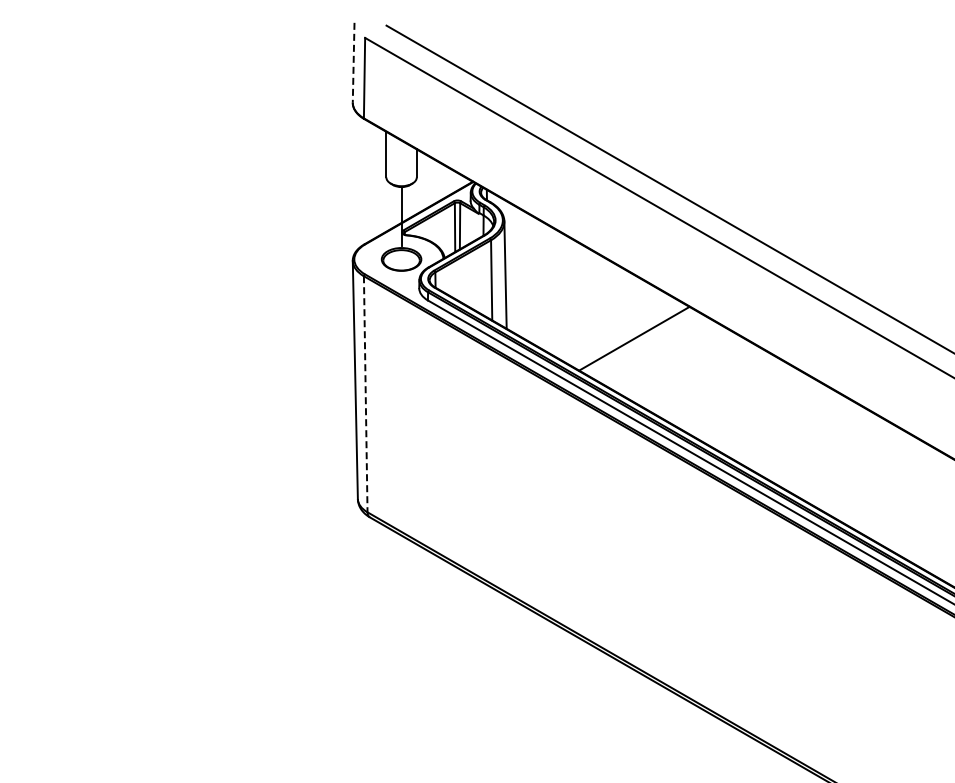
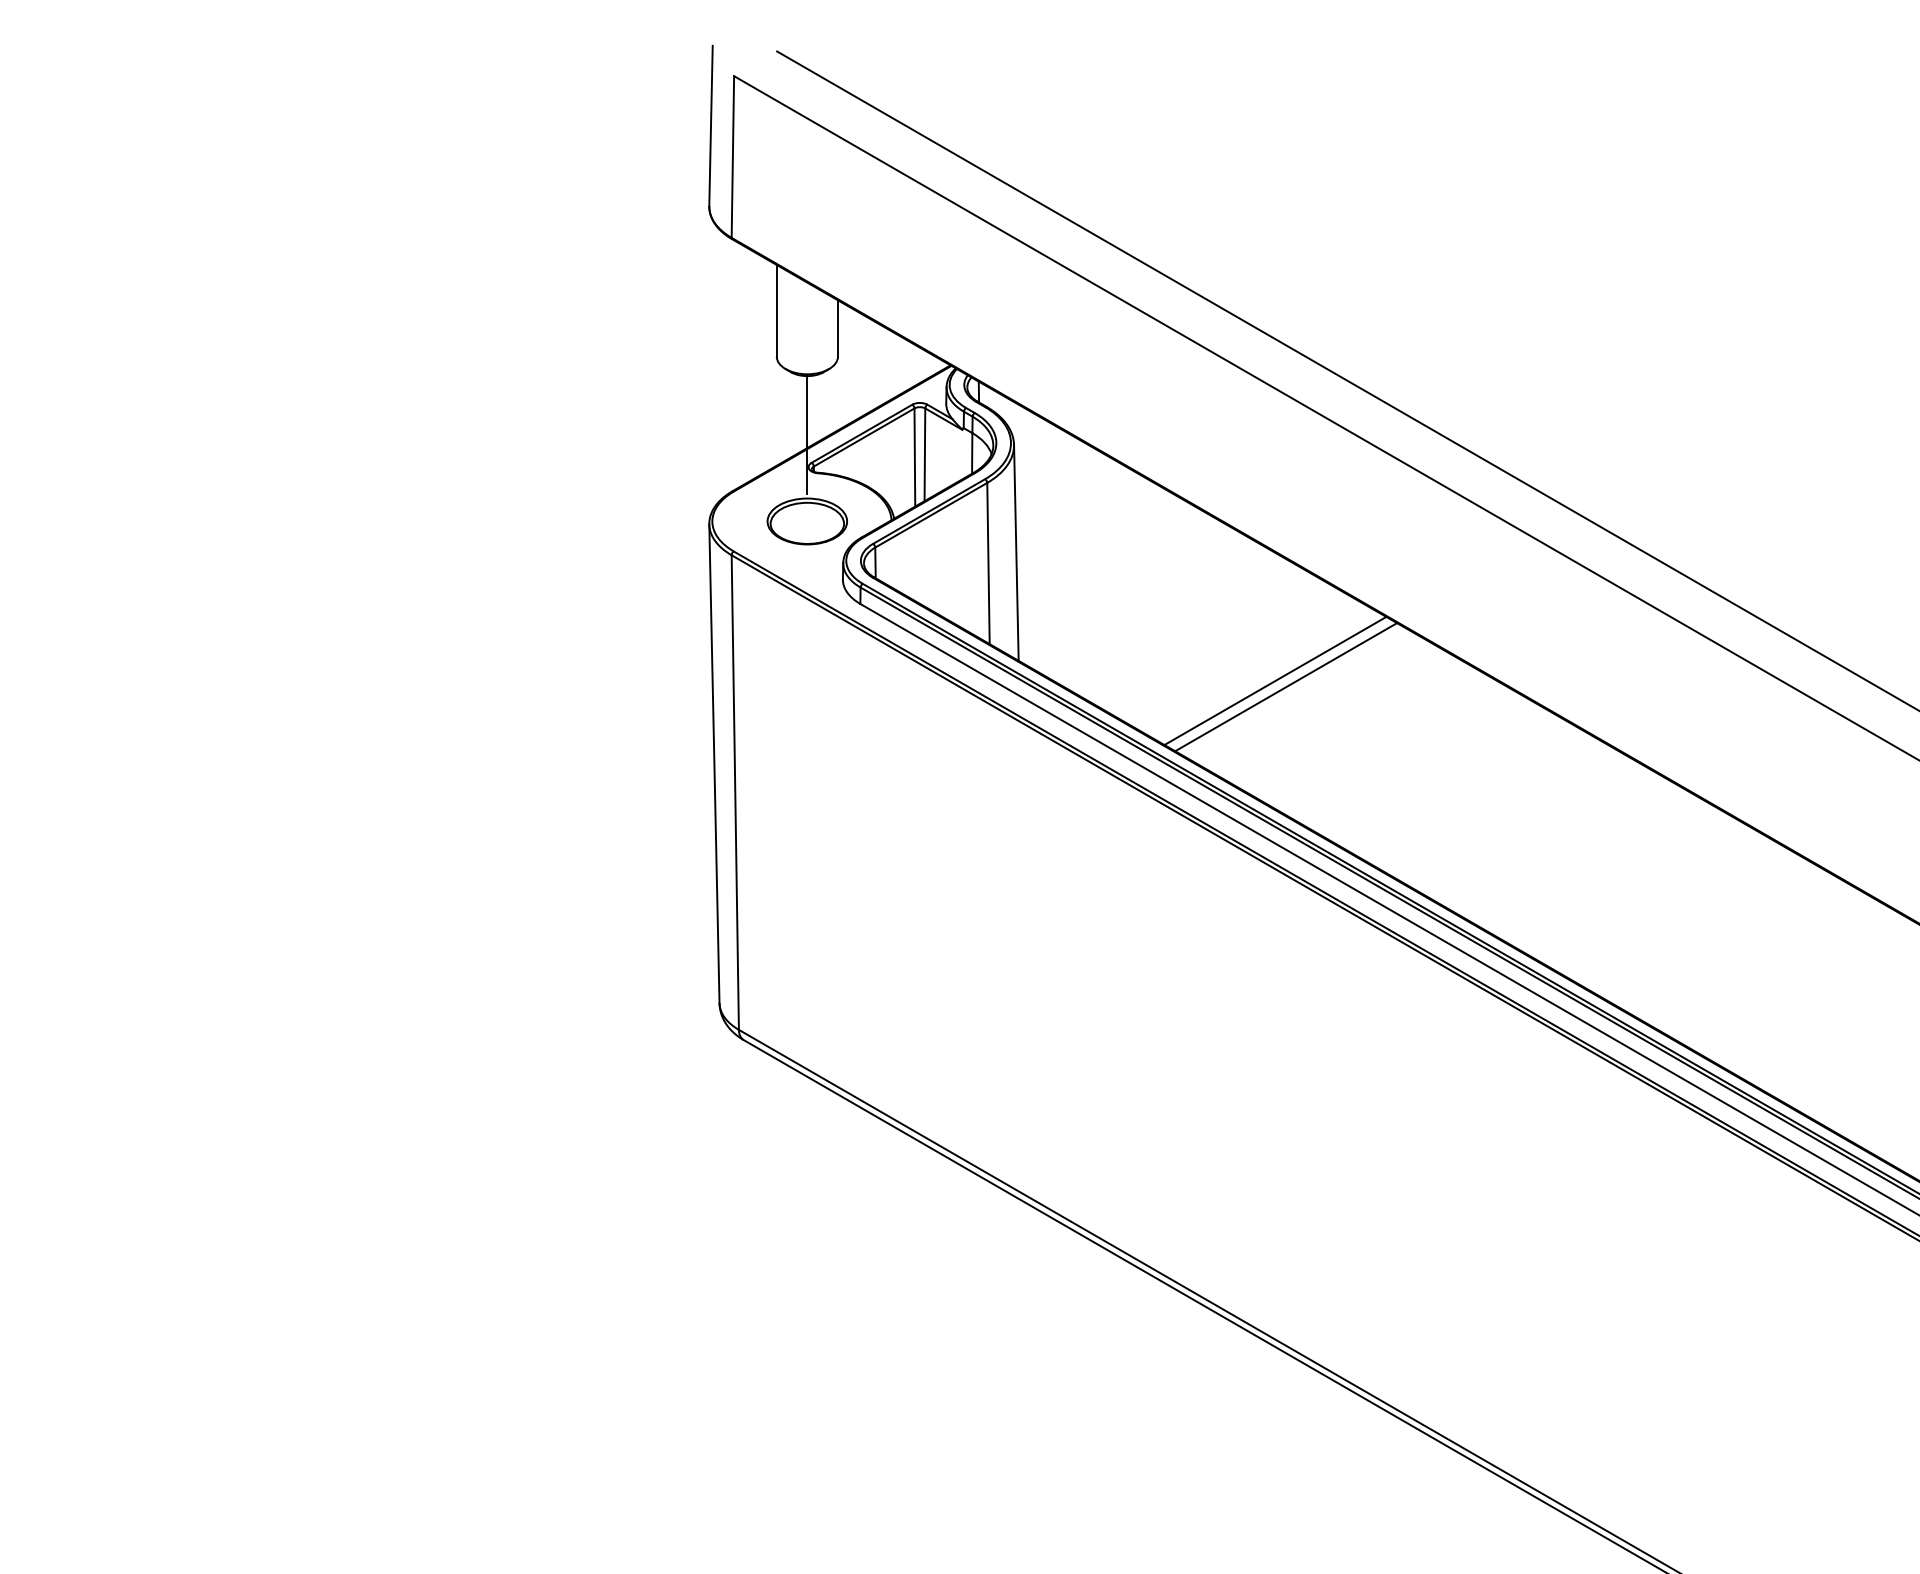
line: (353, 62) -> (710, 125), dashed -> solid
line: (639, 341) -> (1285, 686), added
line: (365, 394) -> (734, 793), dashed -> solid

